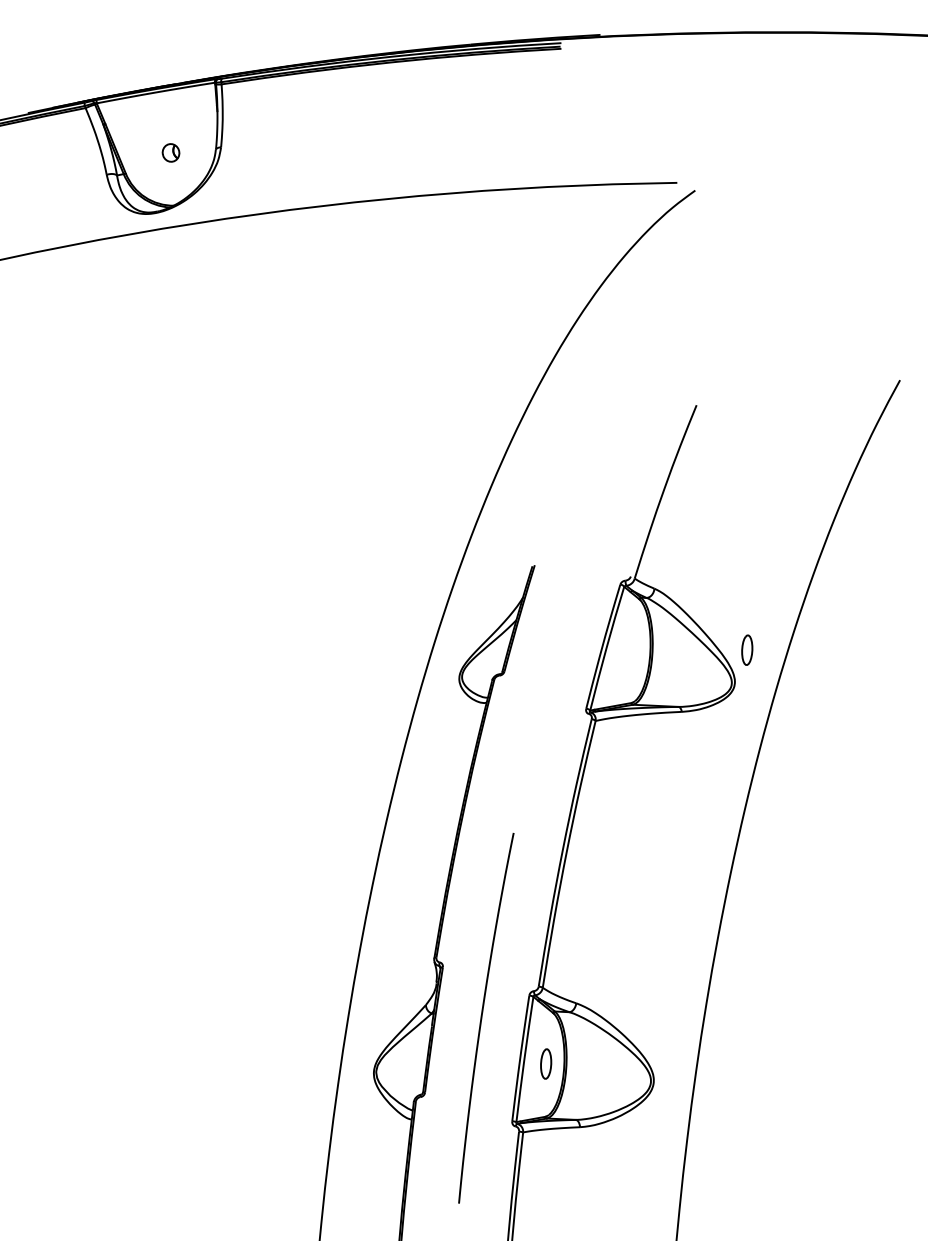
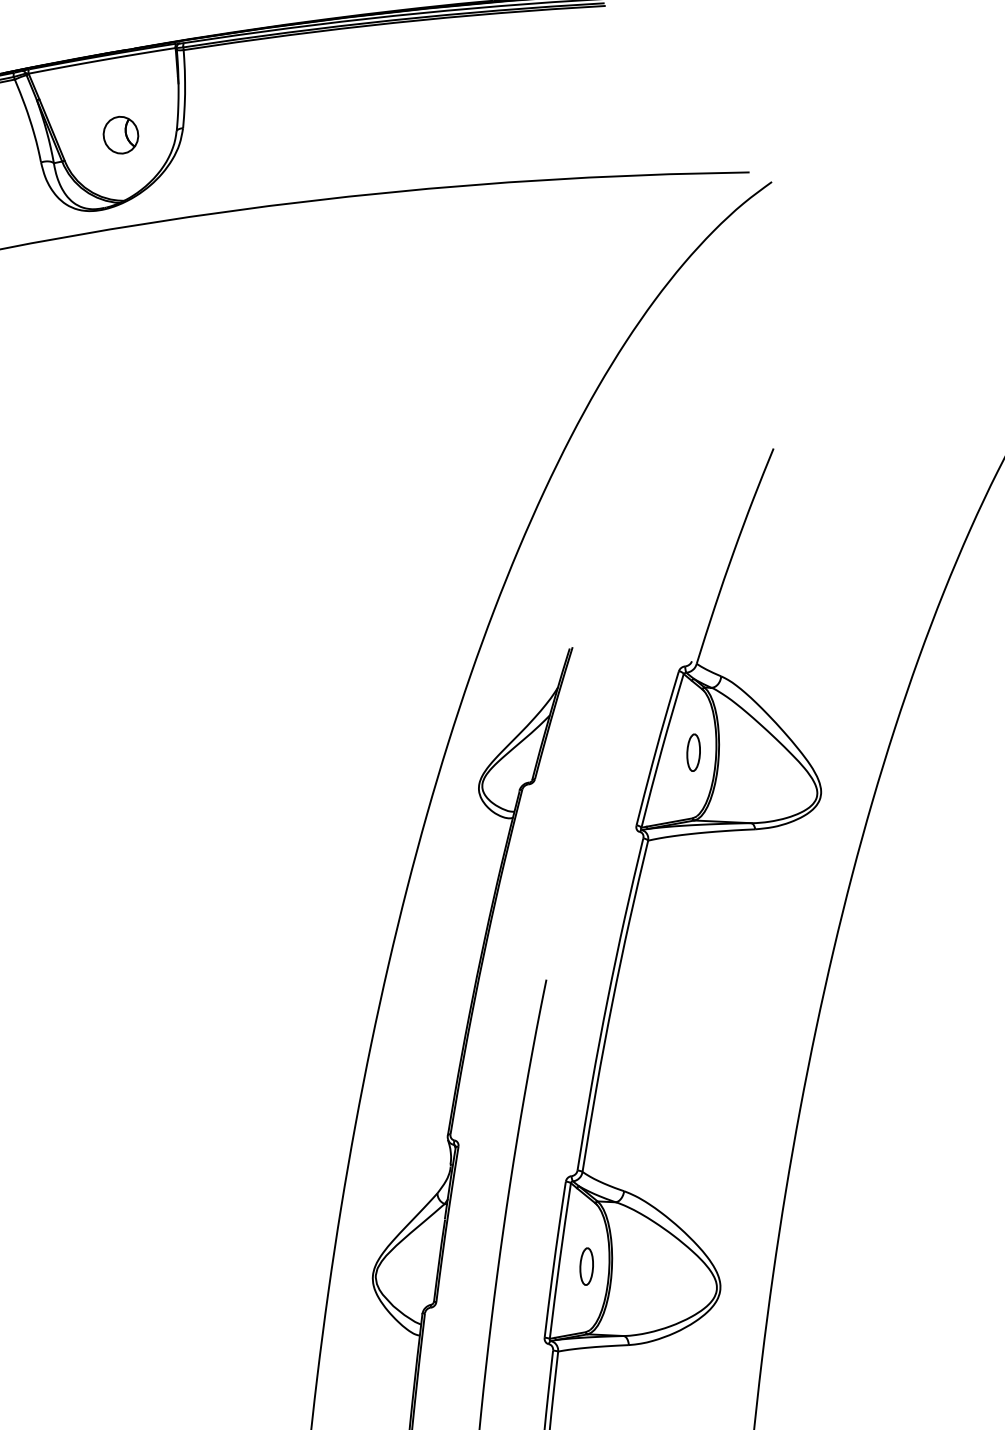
part: (170, 152) -> (120, 134), size x1.67
part: (747, 649) -> (693, 751), moved

